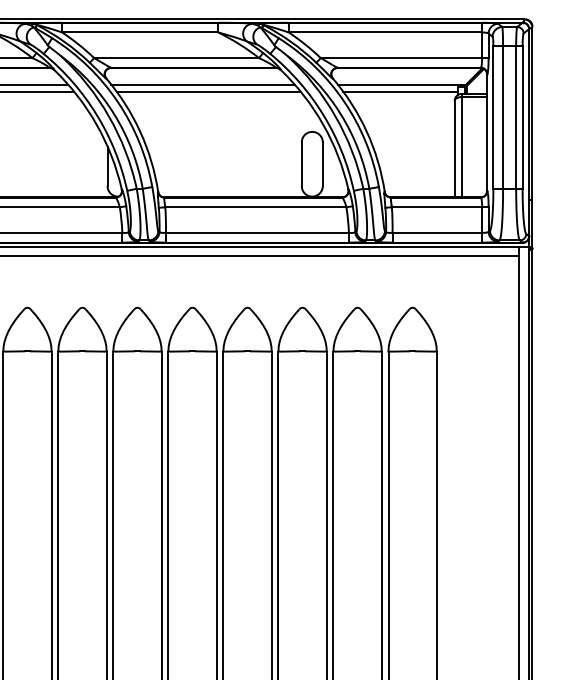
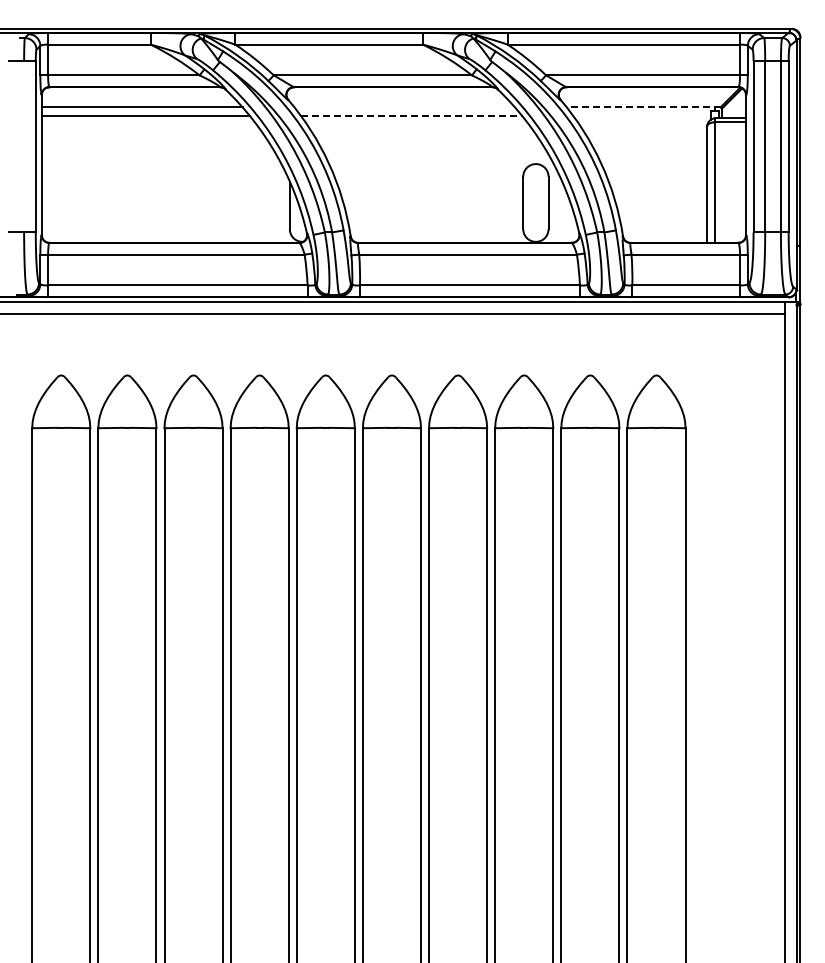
line: (202, 84) -> (404, 107), removed
line: (401, 84) -> (643, 107), solid -> dashed
line: (208, 91) -> (411, 115), solid -> dashed
line: (400, 91) -> (641, 115), removed

